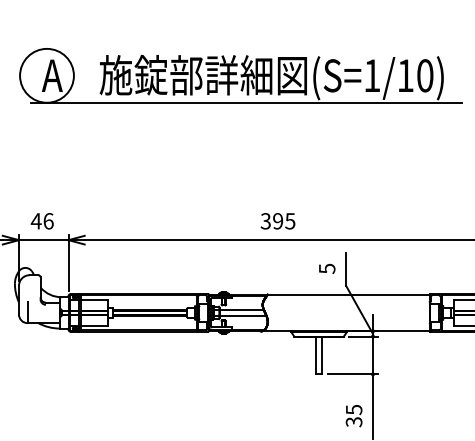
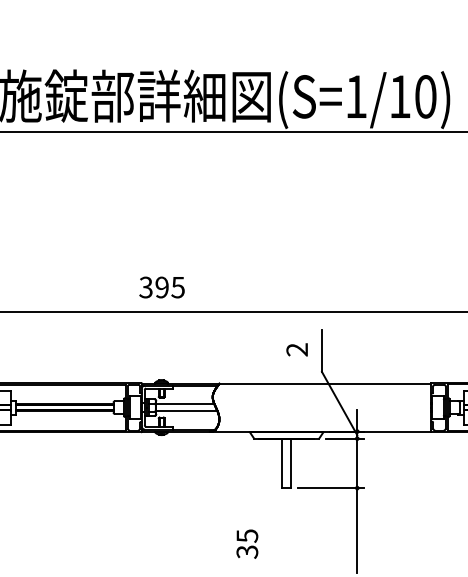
text: (277, 221) -> (161, 287), moved
text: (326, 268) -> (296, 349), 5 -> 2
text: (353, 416) -> (246, 544), moved

